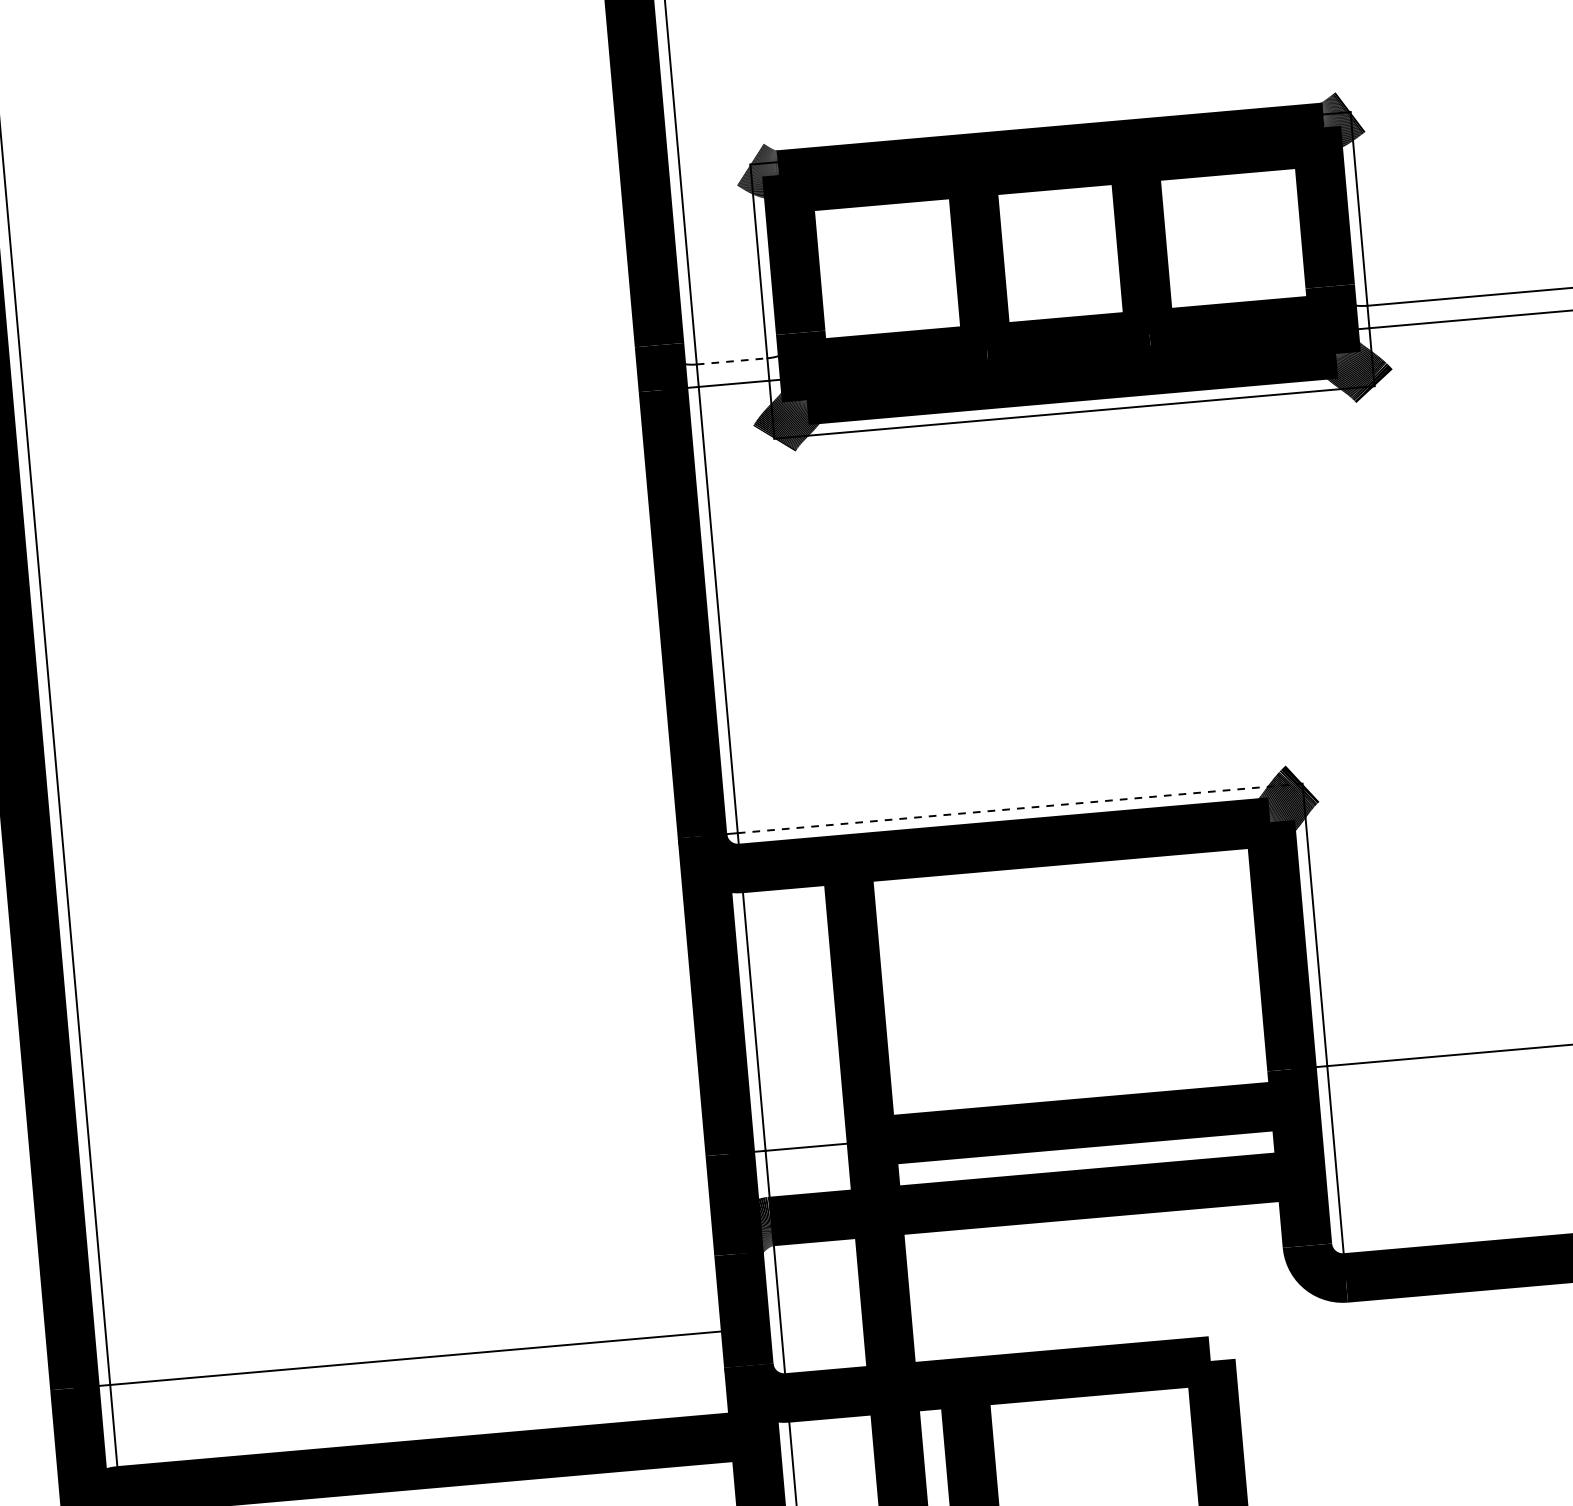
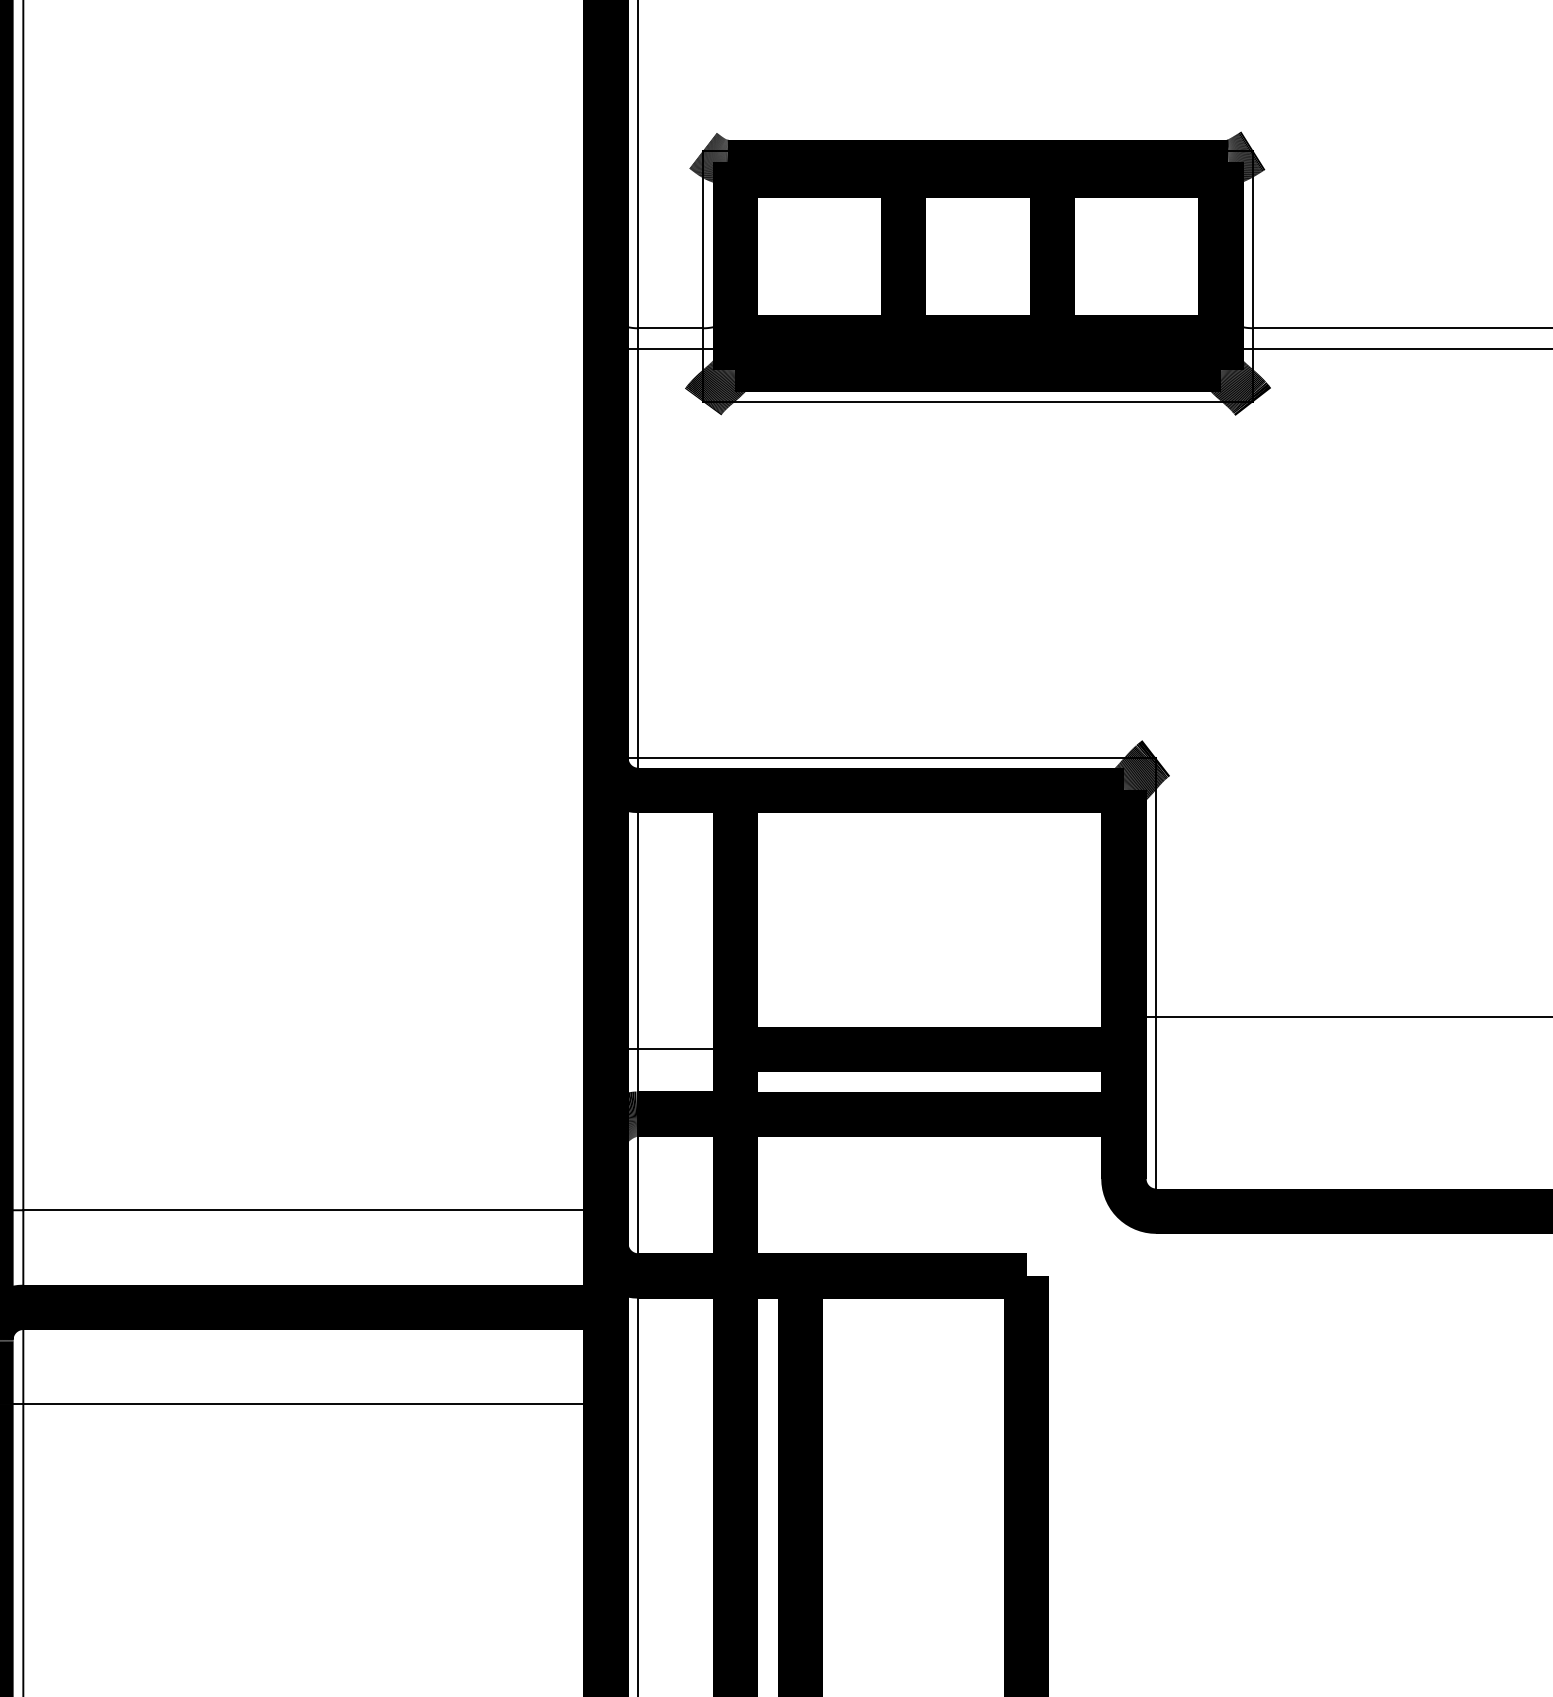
line: (732, 361) -> (671, 328), dashed -> solid
line: (1020, 808) -> (897, 758), dashed -> solid

